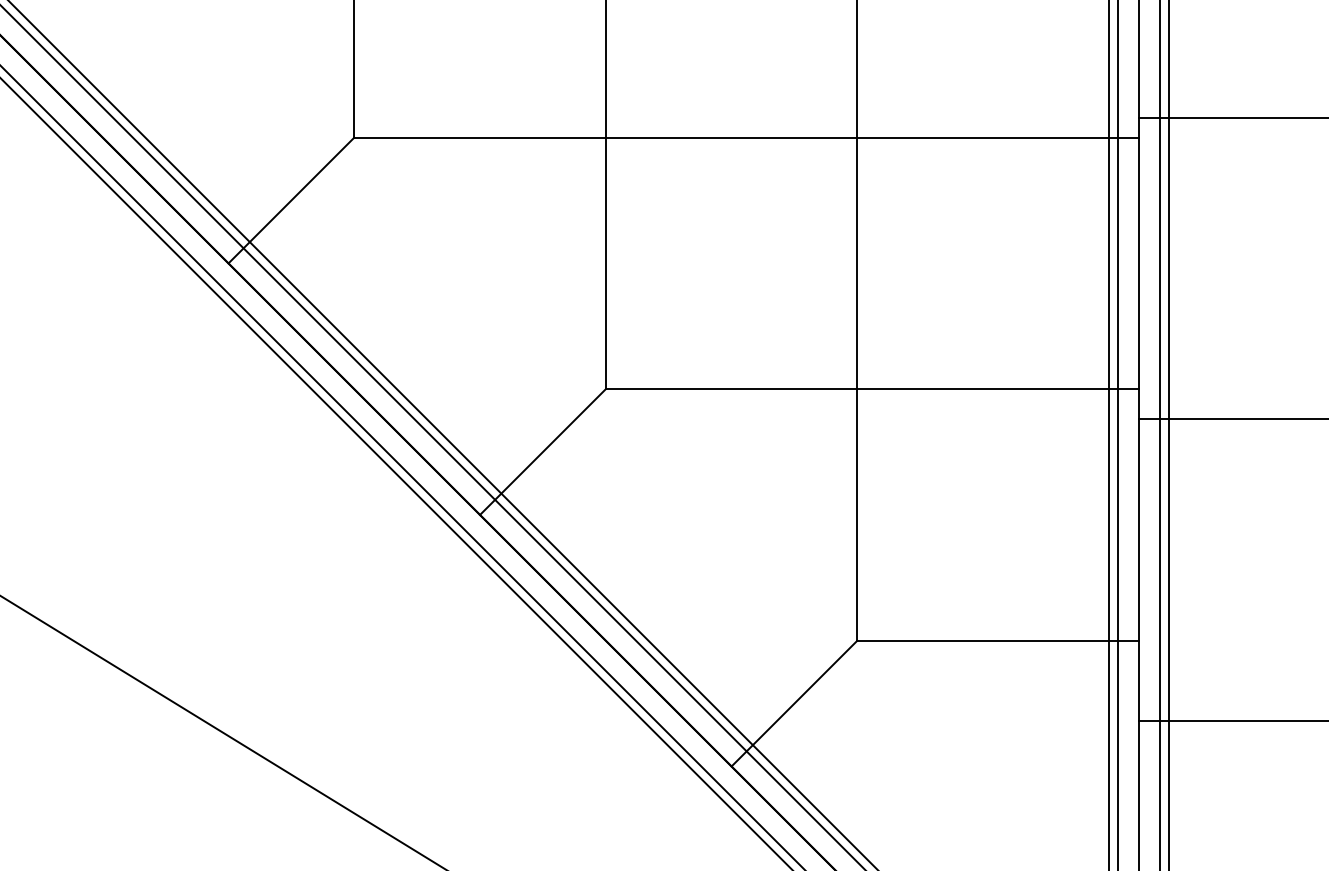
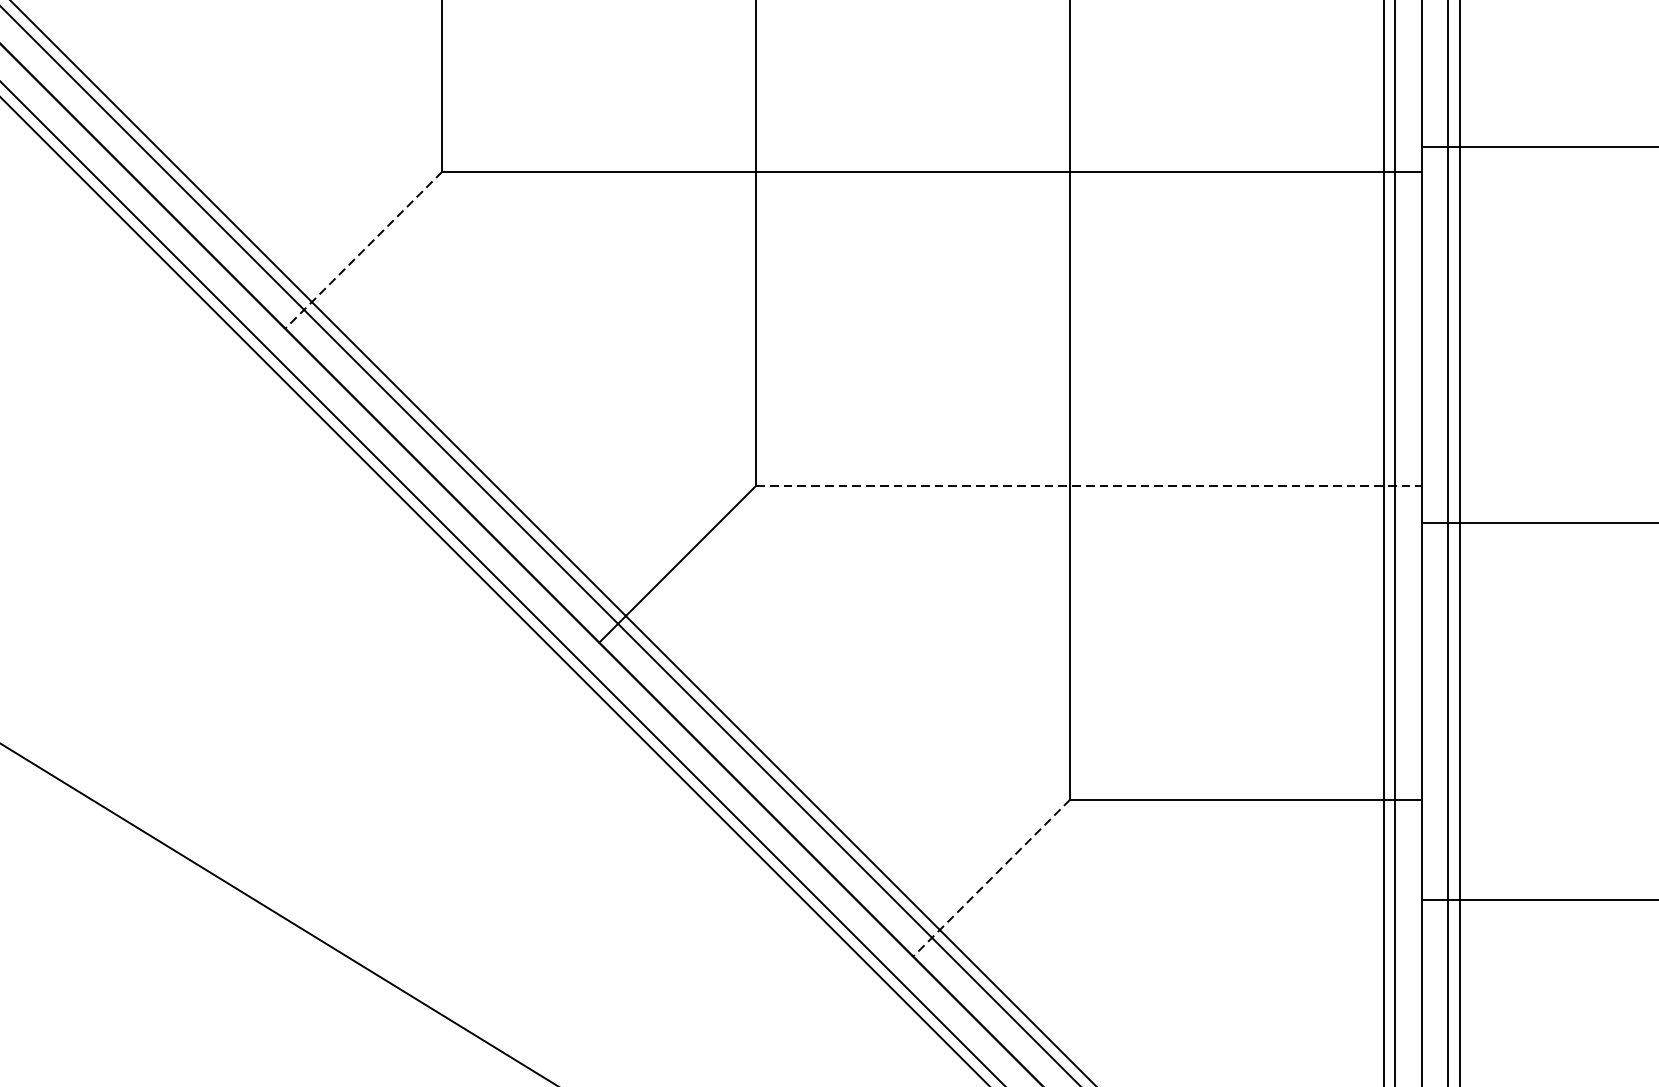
line: (291, 200) -> (363, 250), solid -> dashed
line: (872, 389) -> (1089, 486), solid -> dashed
line: (794, 703) -> (991, 878), solid -> dashed

